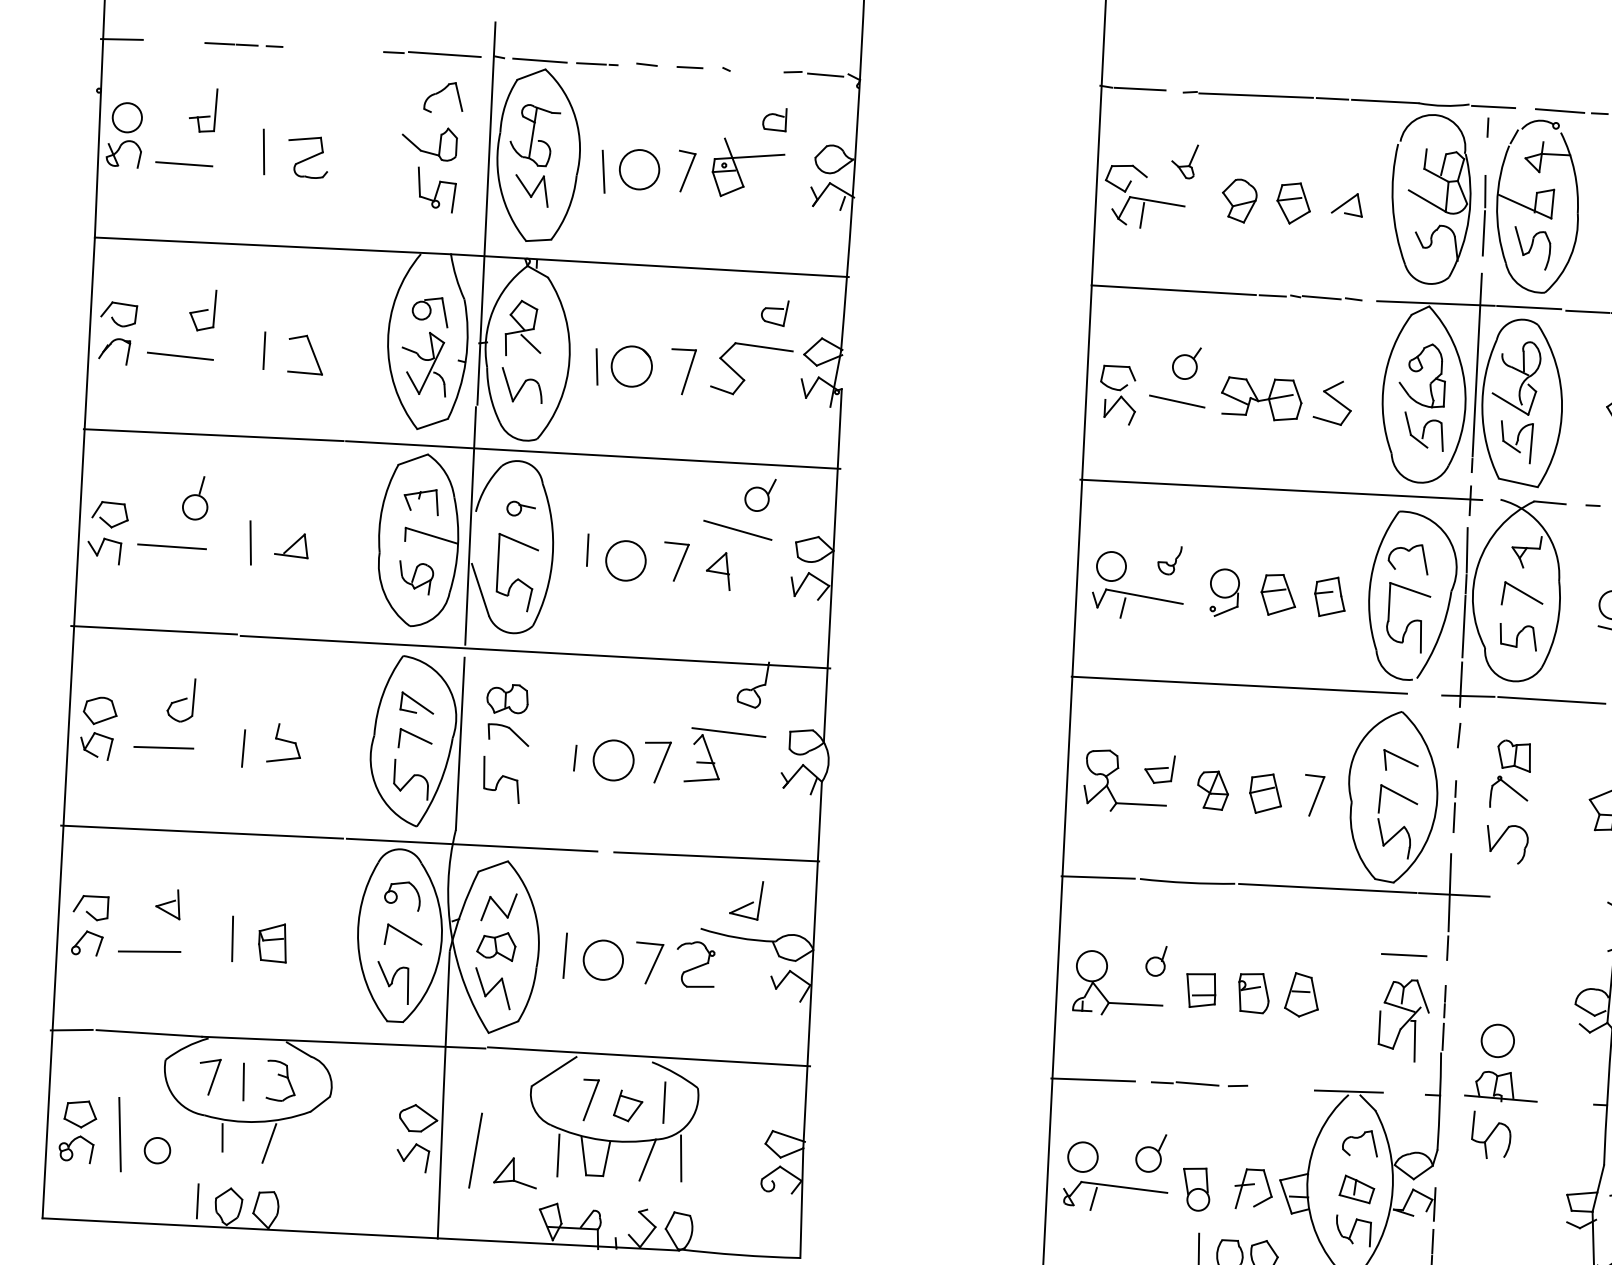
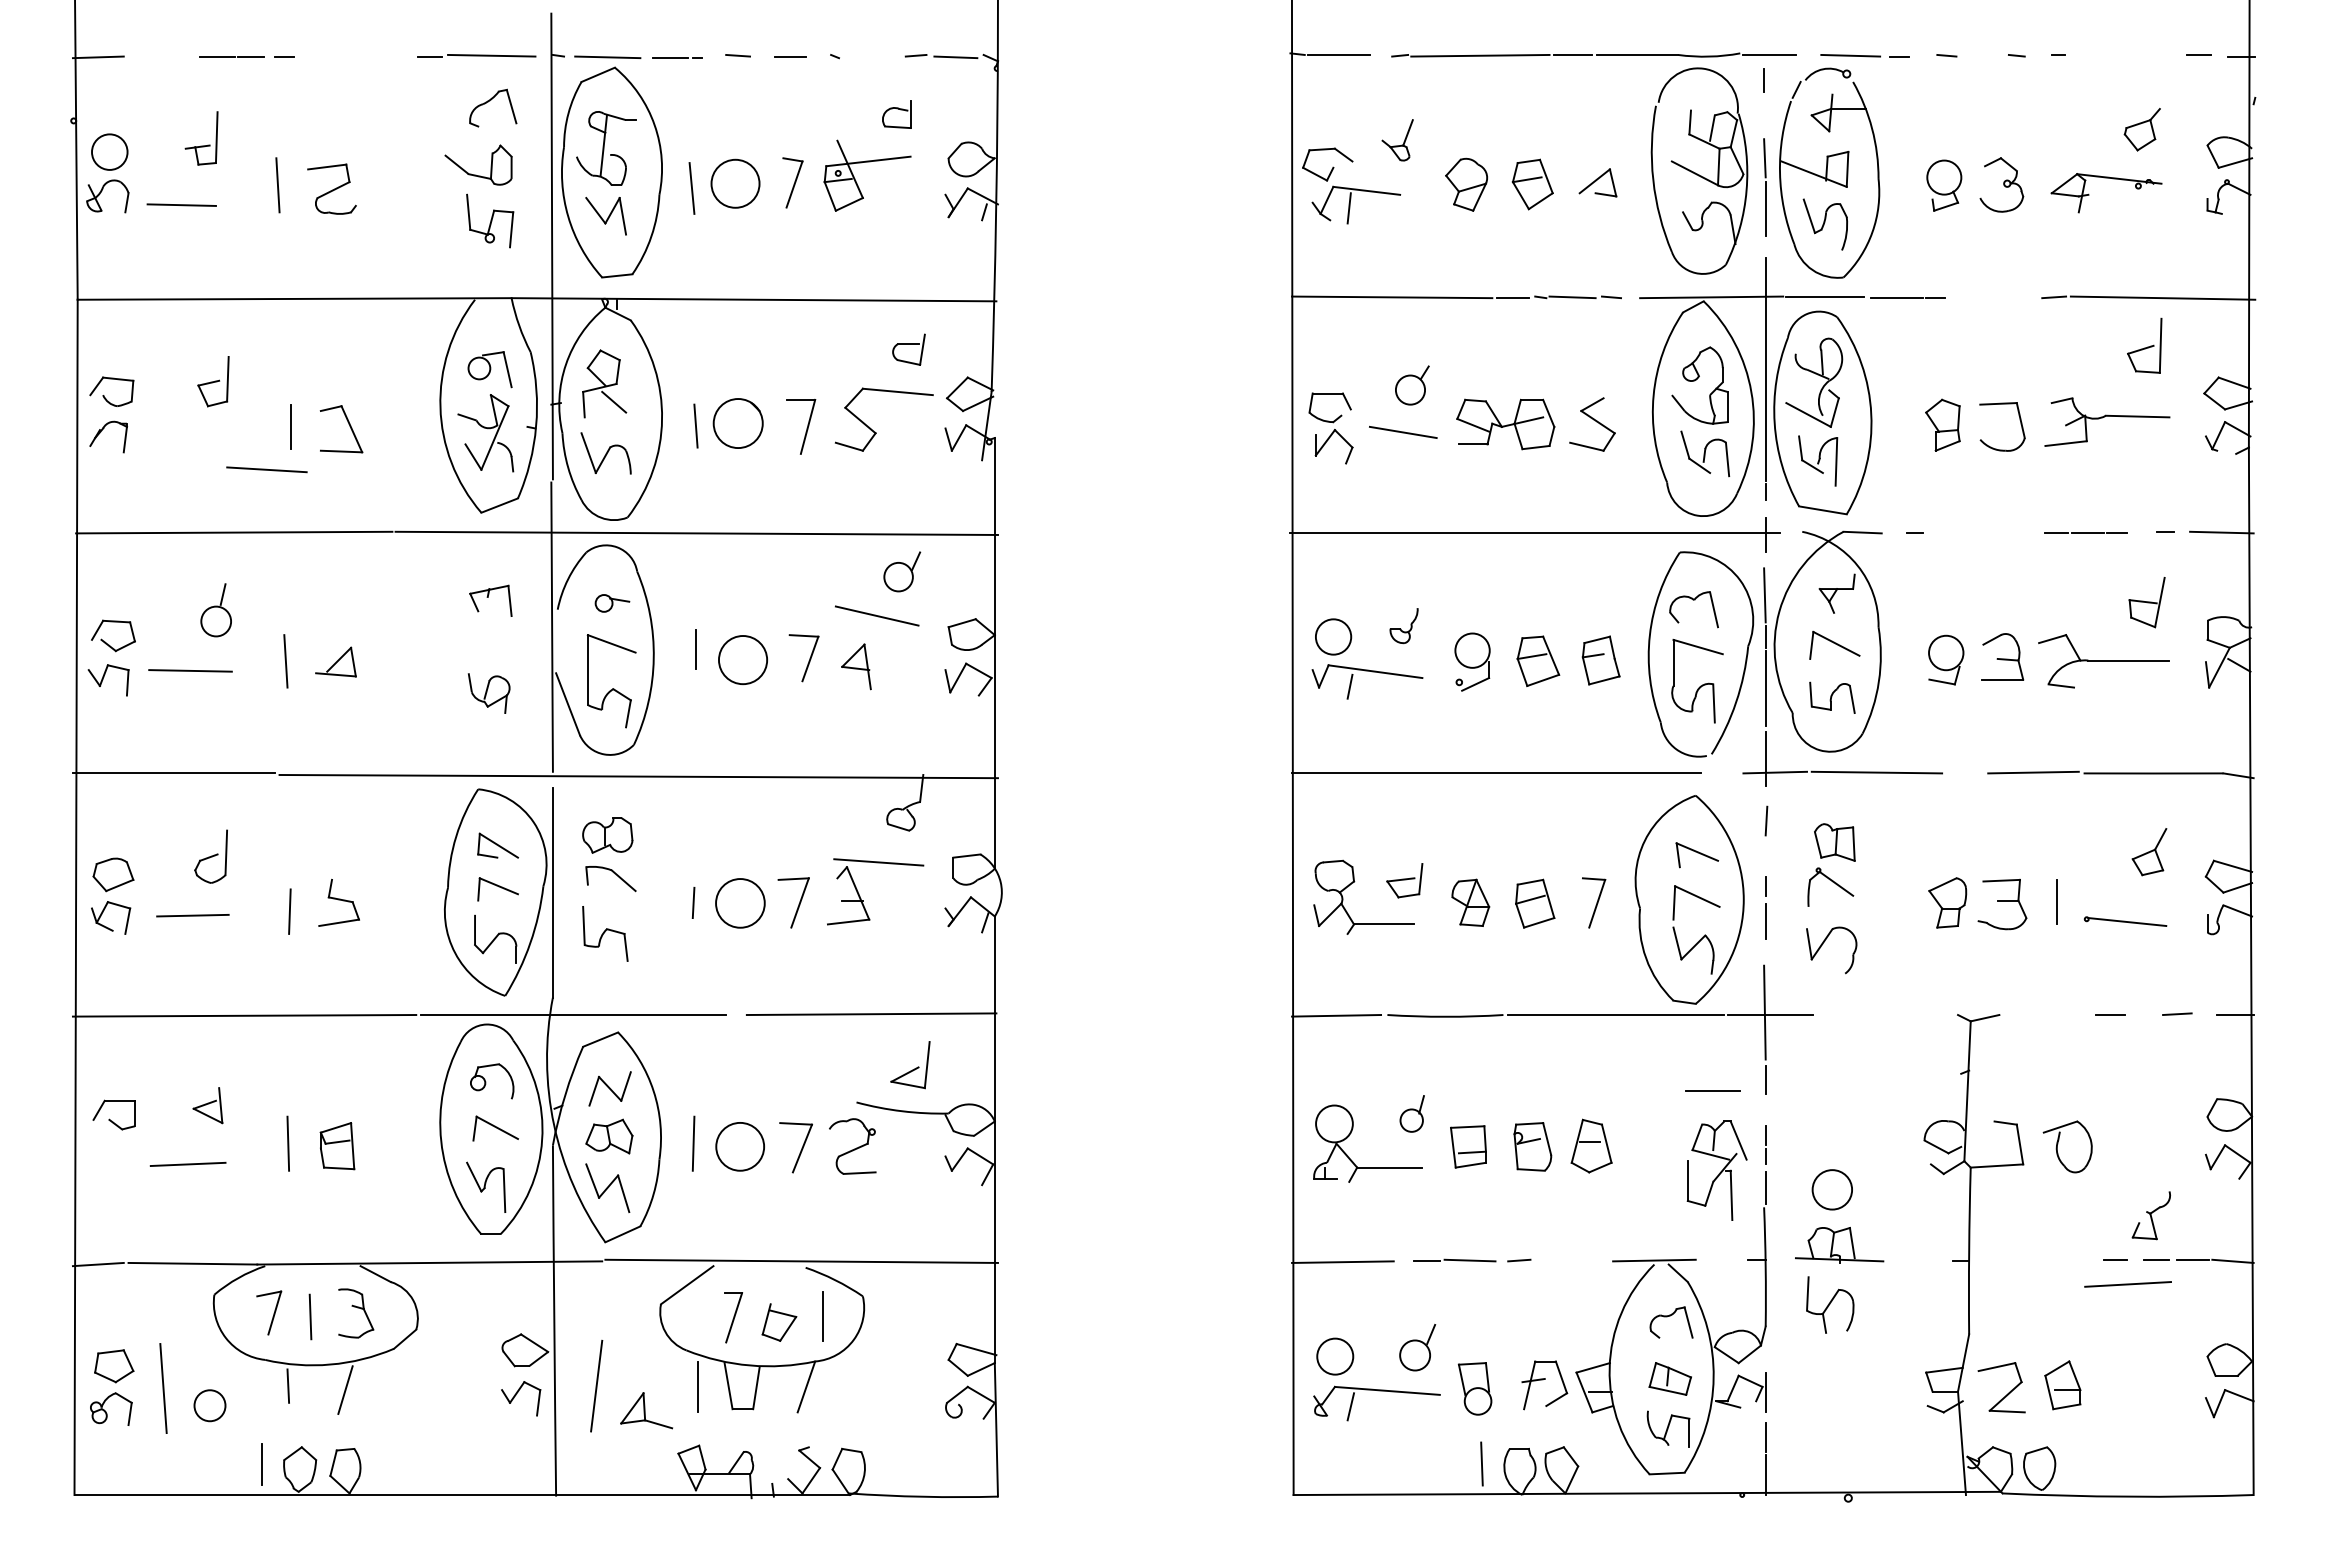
line: (180, 356) -> (266, 469), moved
part: (418, 540) -> (489, 647), removed
part: (81, 940) -> (104, 1154), removed
line: (680, 1158) -> (846, 1382), removed

